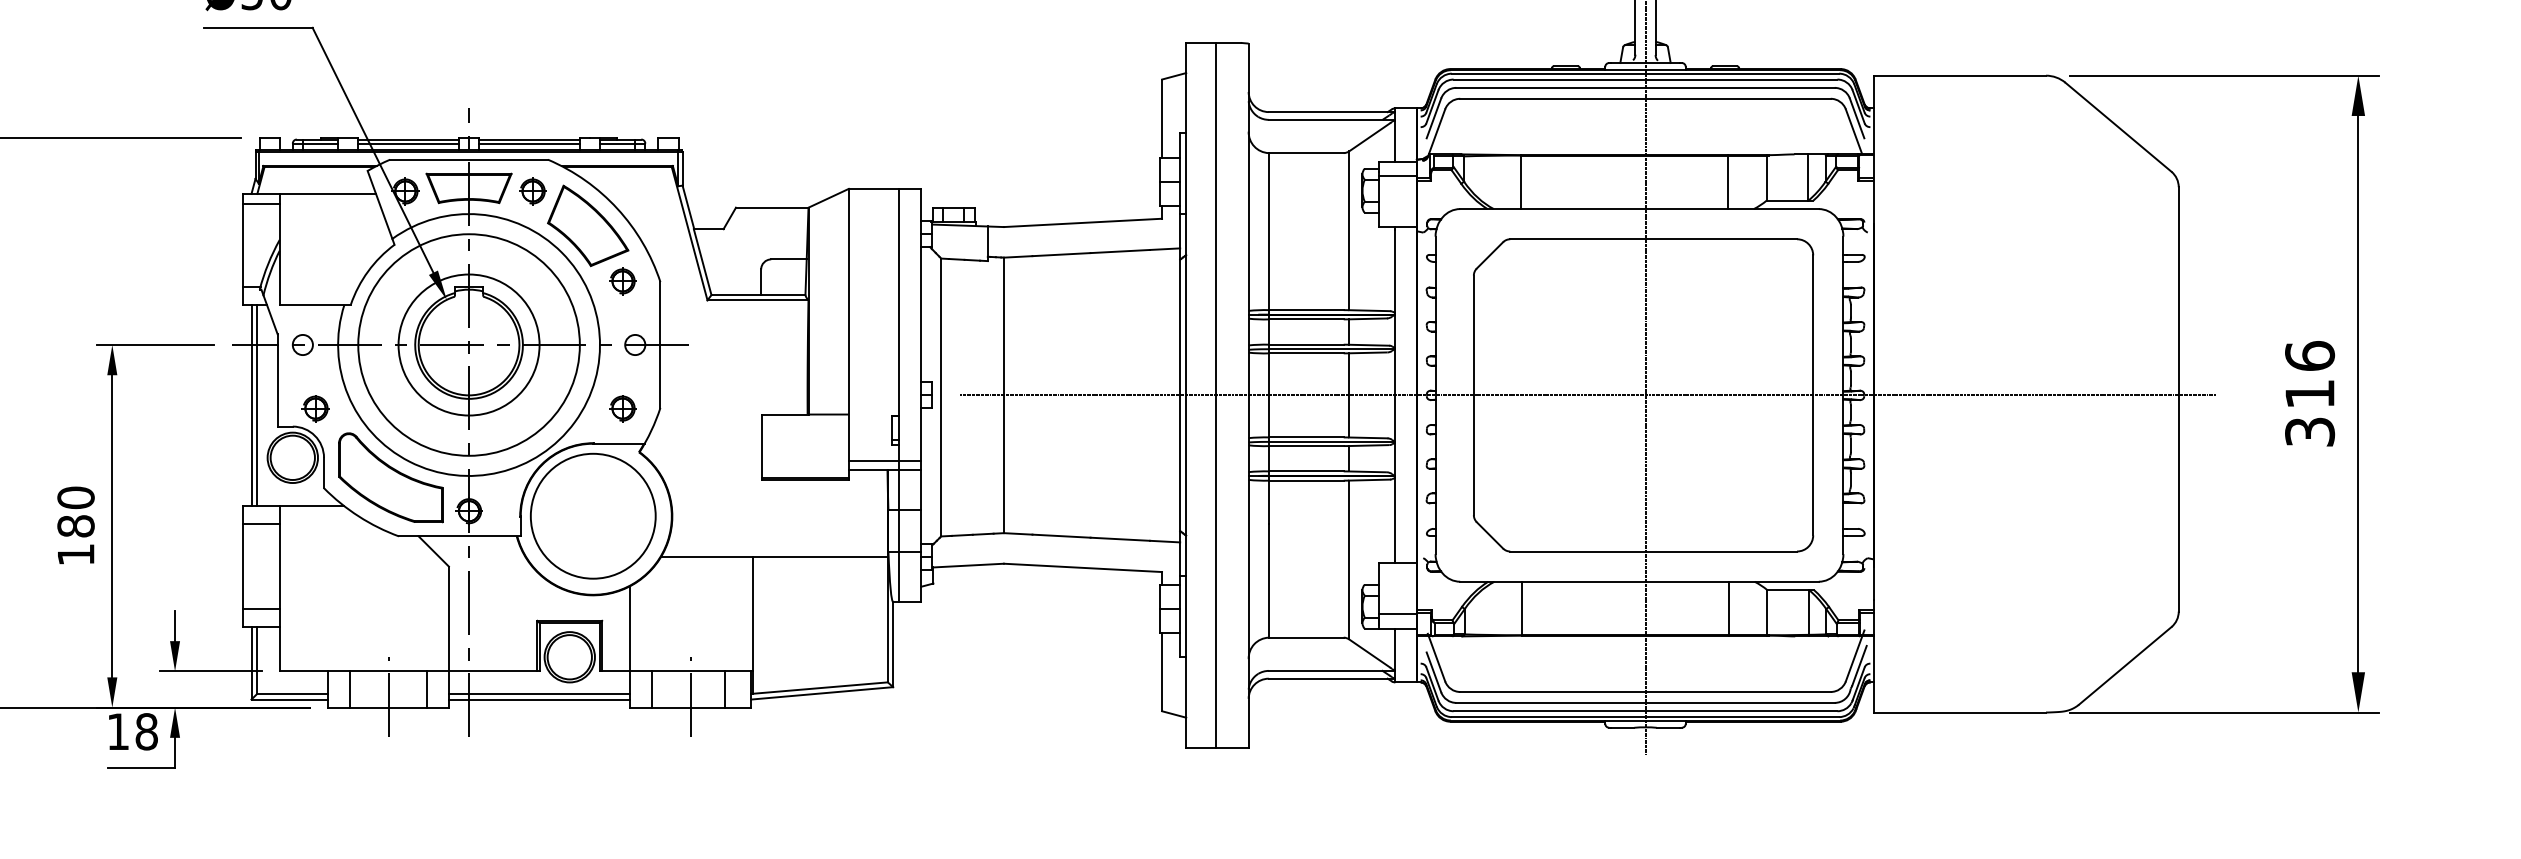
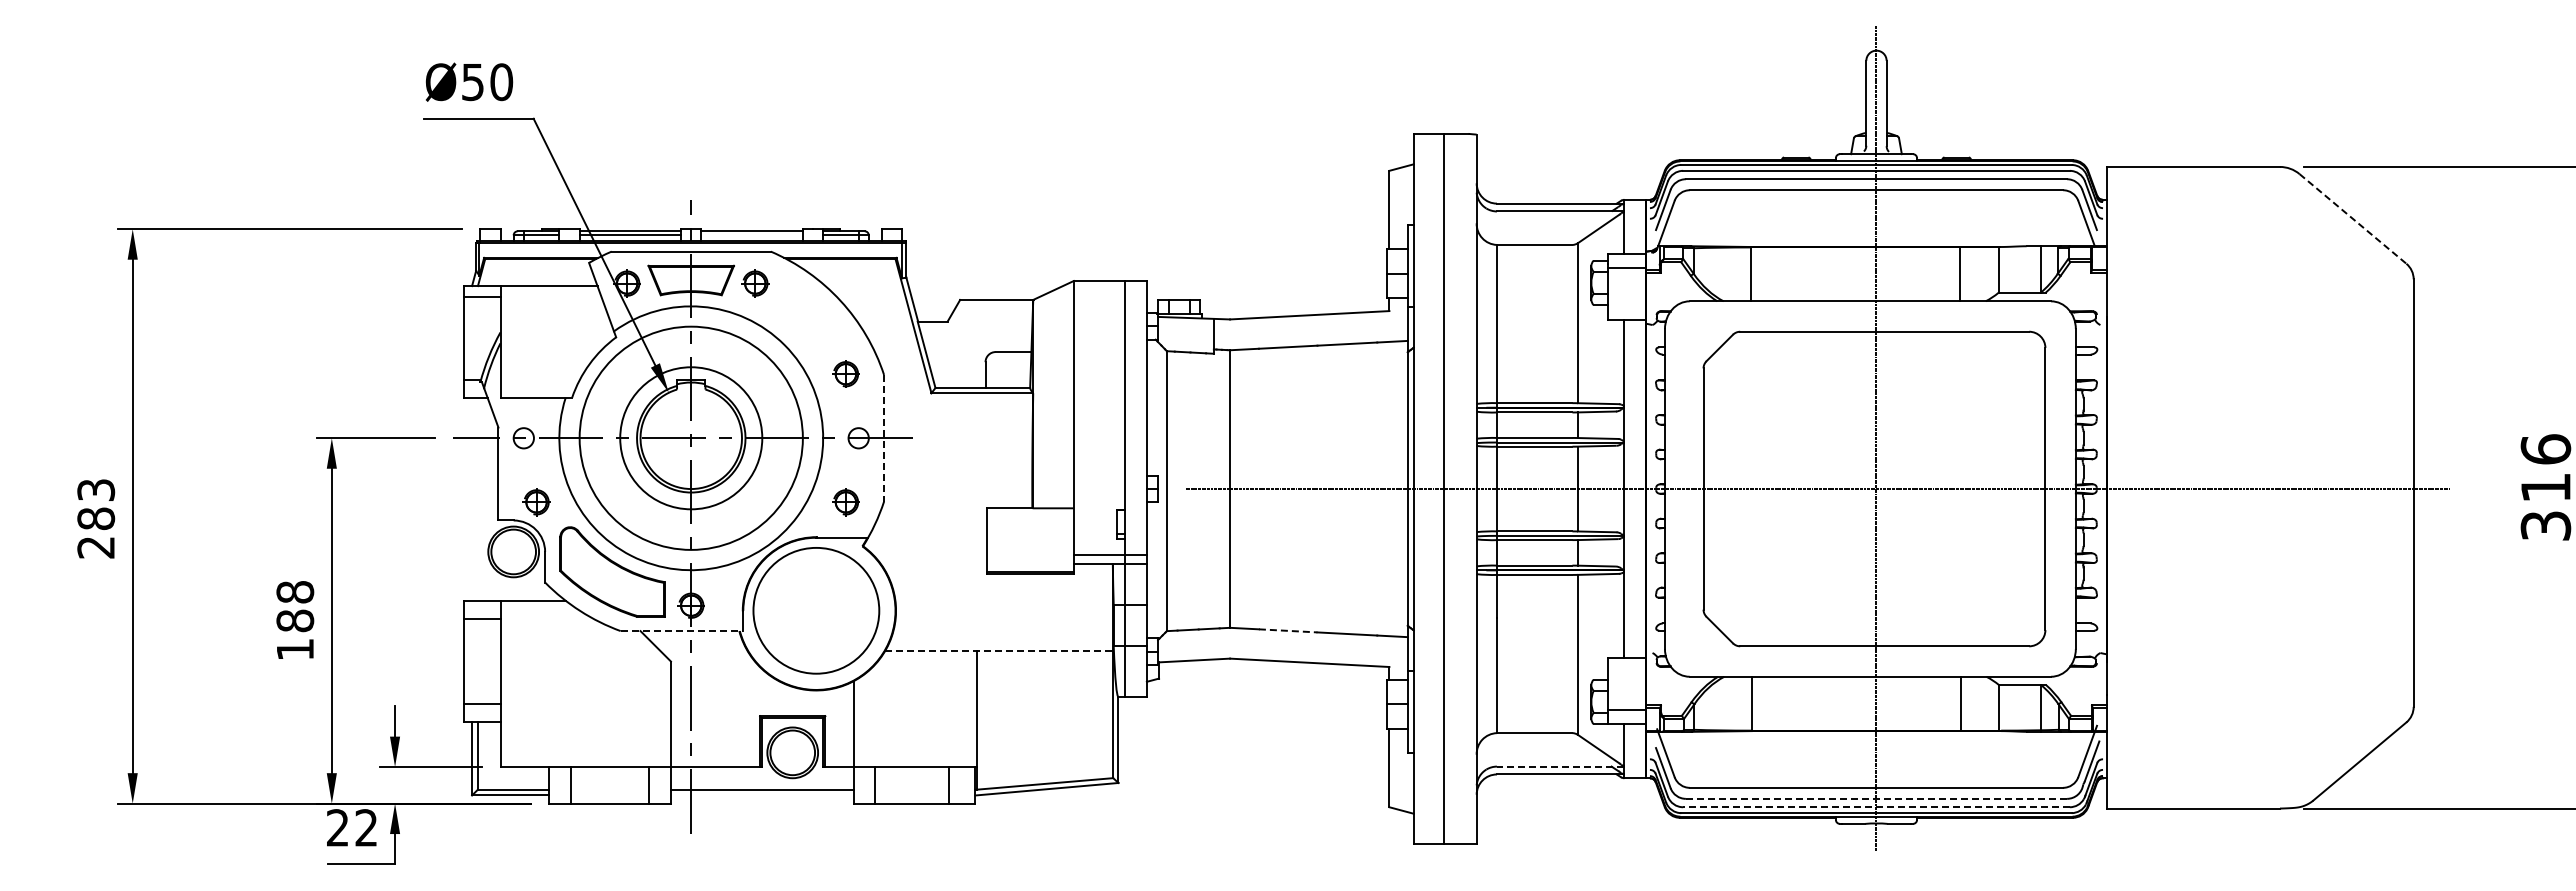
line: (2118, 126) -> (2352, 218), solid -> dashed
line: (528, 143) -> (751, 235), removed
part: (587, 225) -> (810, 317), removed
line: (660, 345) -> (884, 438), solid -> dashed
line: (251, 404) -> (472, 498), removed
line: (256, 404) -> (477, 498), removed
text: (76, 498) -> (295, 592), 180 -> 188
line: (1061, 535) -> (1288, 630), solid -> dashed
line: (460, 536) -> (682, 631), solid -> dashed
line: (775, 556) -> (999, 651), solid -> dashed
line: (1331, 670) -> (1560, 766), solid -> dashed
line: (388, 696) -> (610, 792), removed
line: (690, 696) -> (914, 792), removed
line: (538, 699) -> (761, 795), removed
line: (1645, 702) -> (1876, 798), solid -> dashed
line: (1644, 711) -> (1875, 807), solid -> dashed
text: (132, 731) -> (352, 827), 18 -> 22

